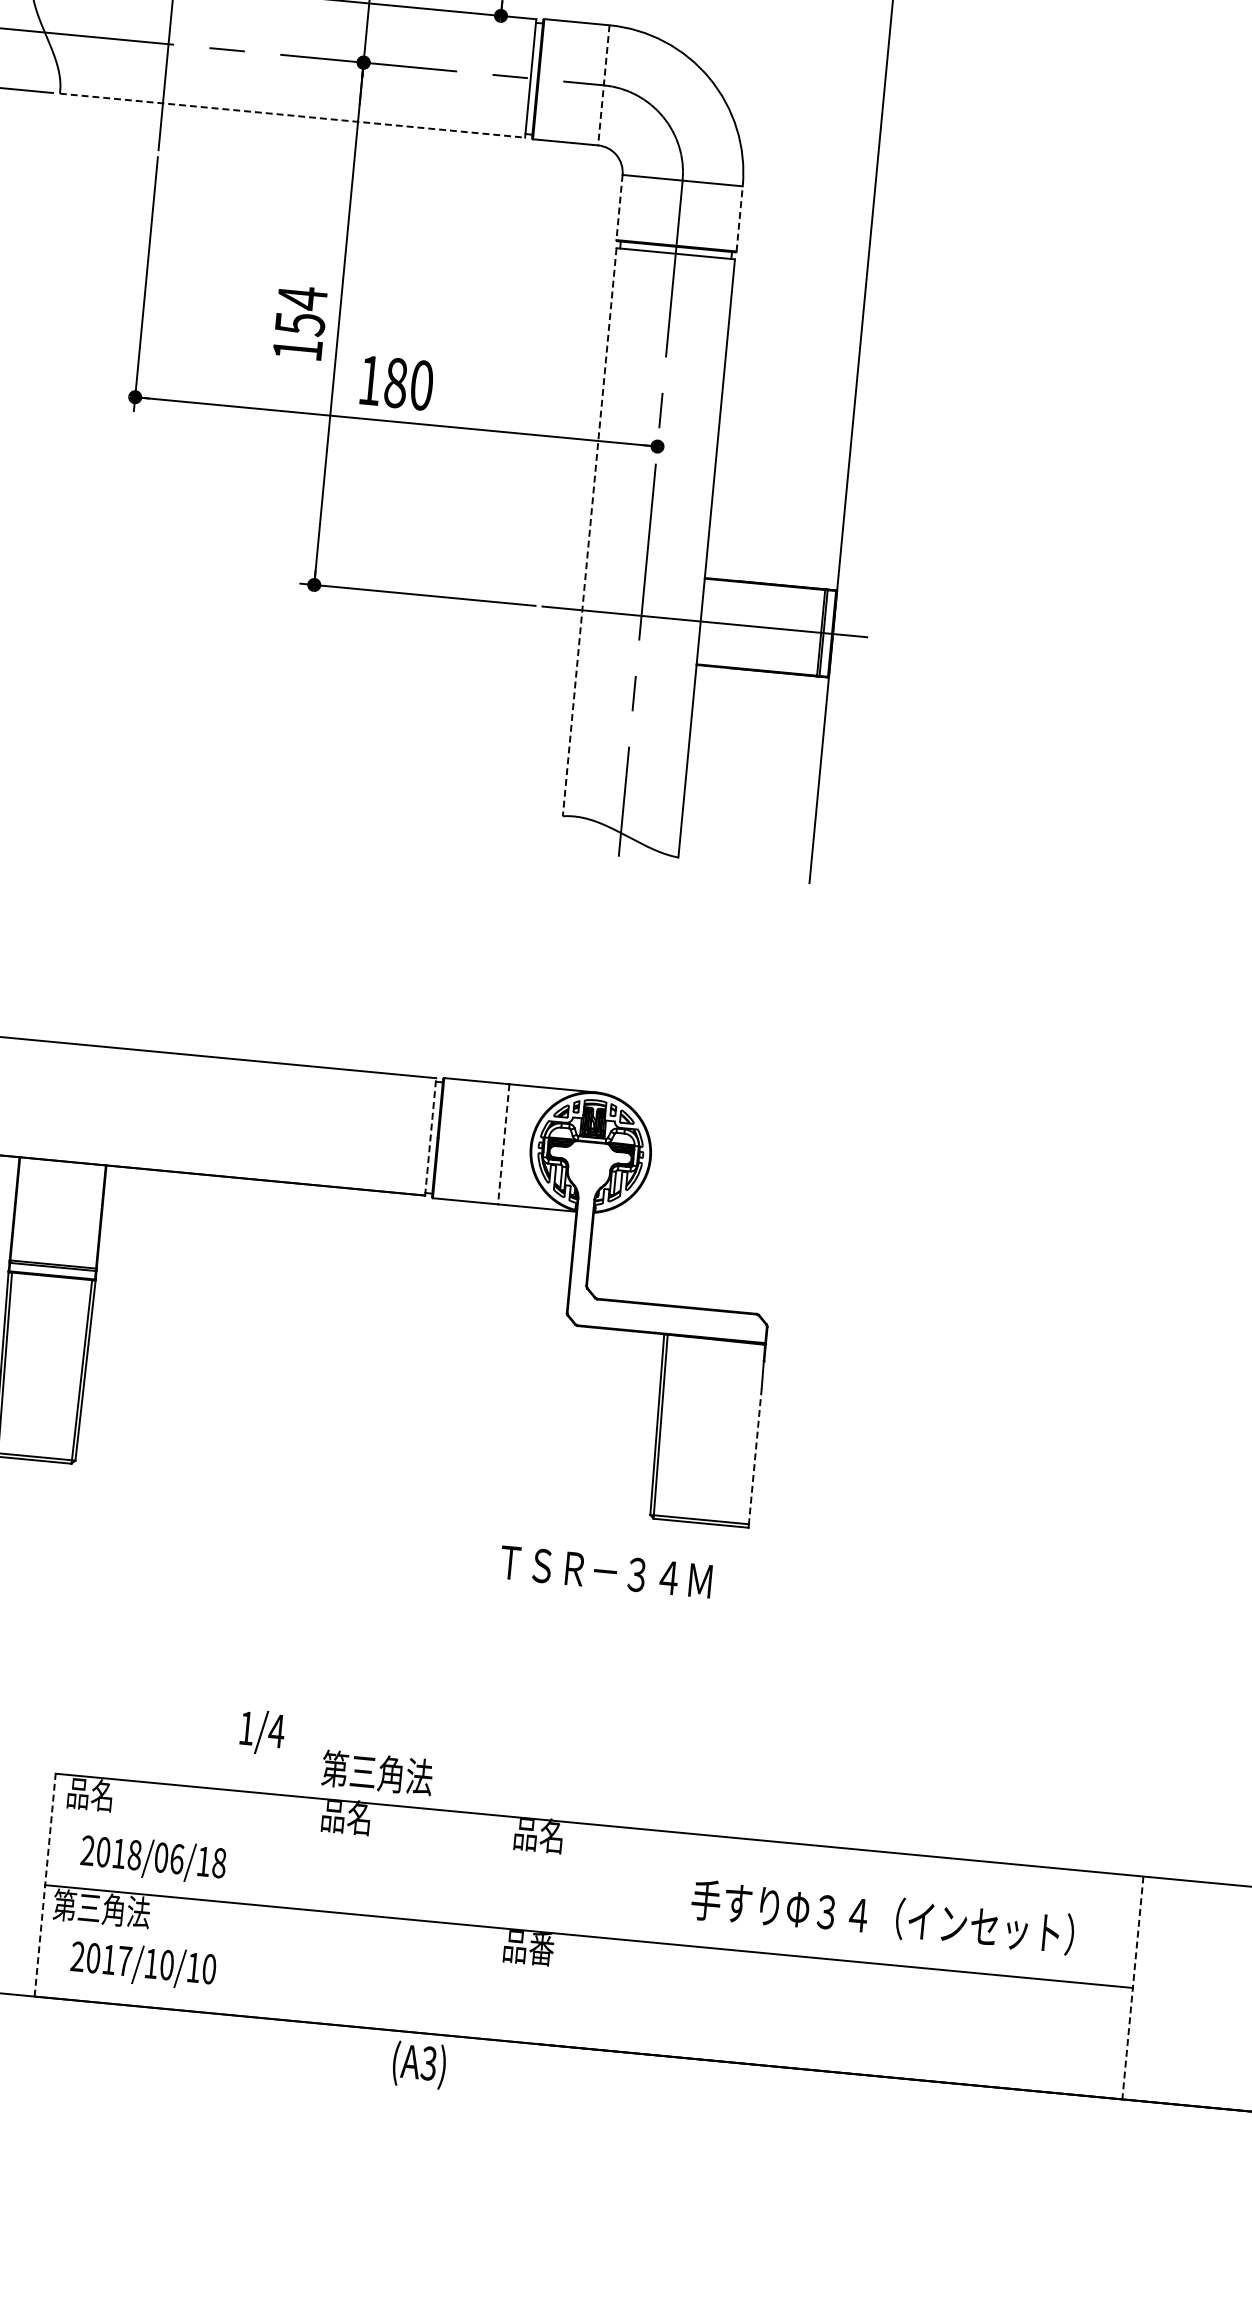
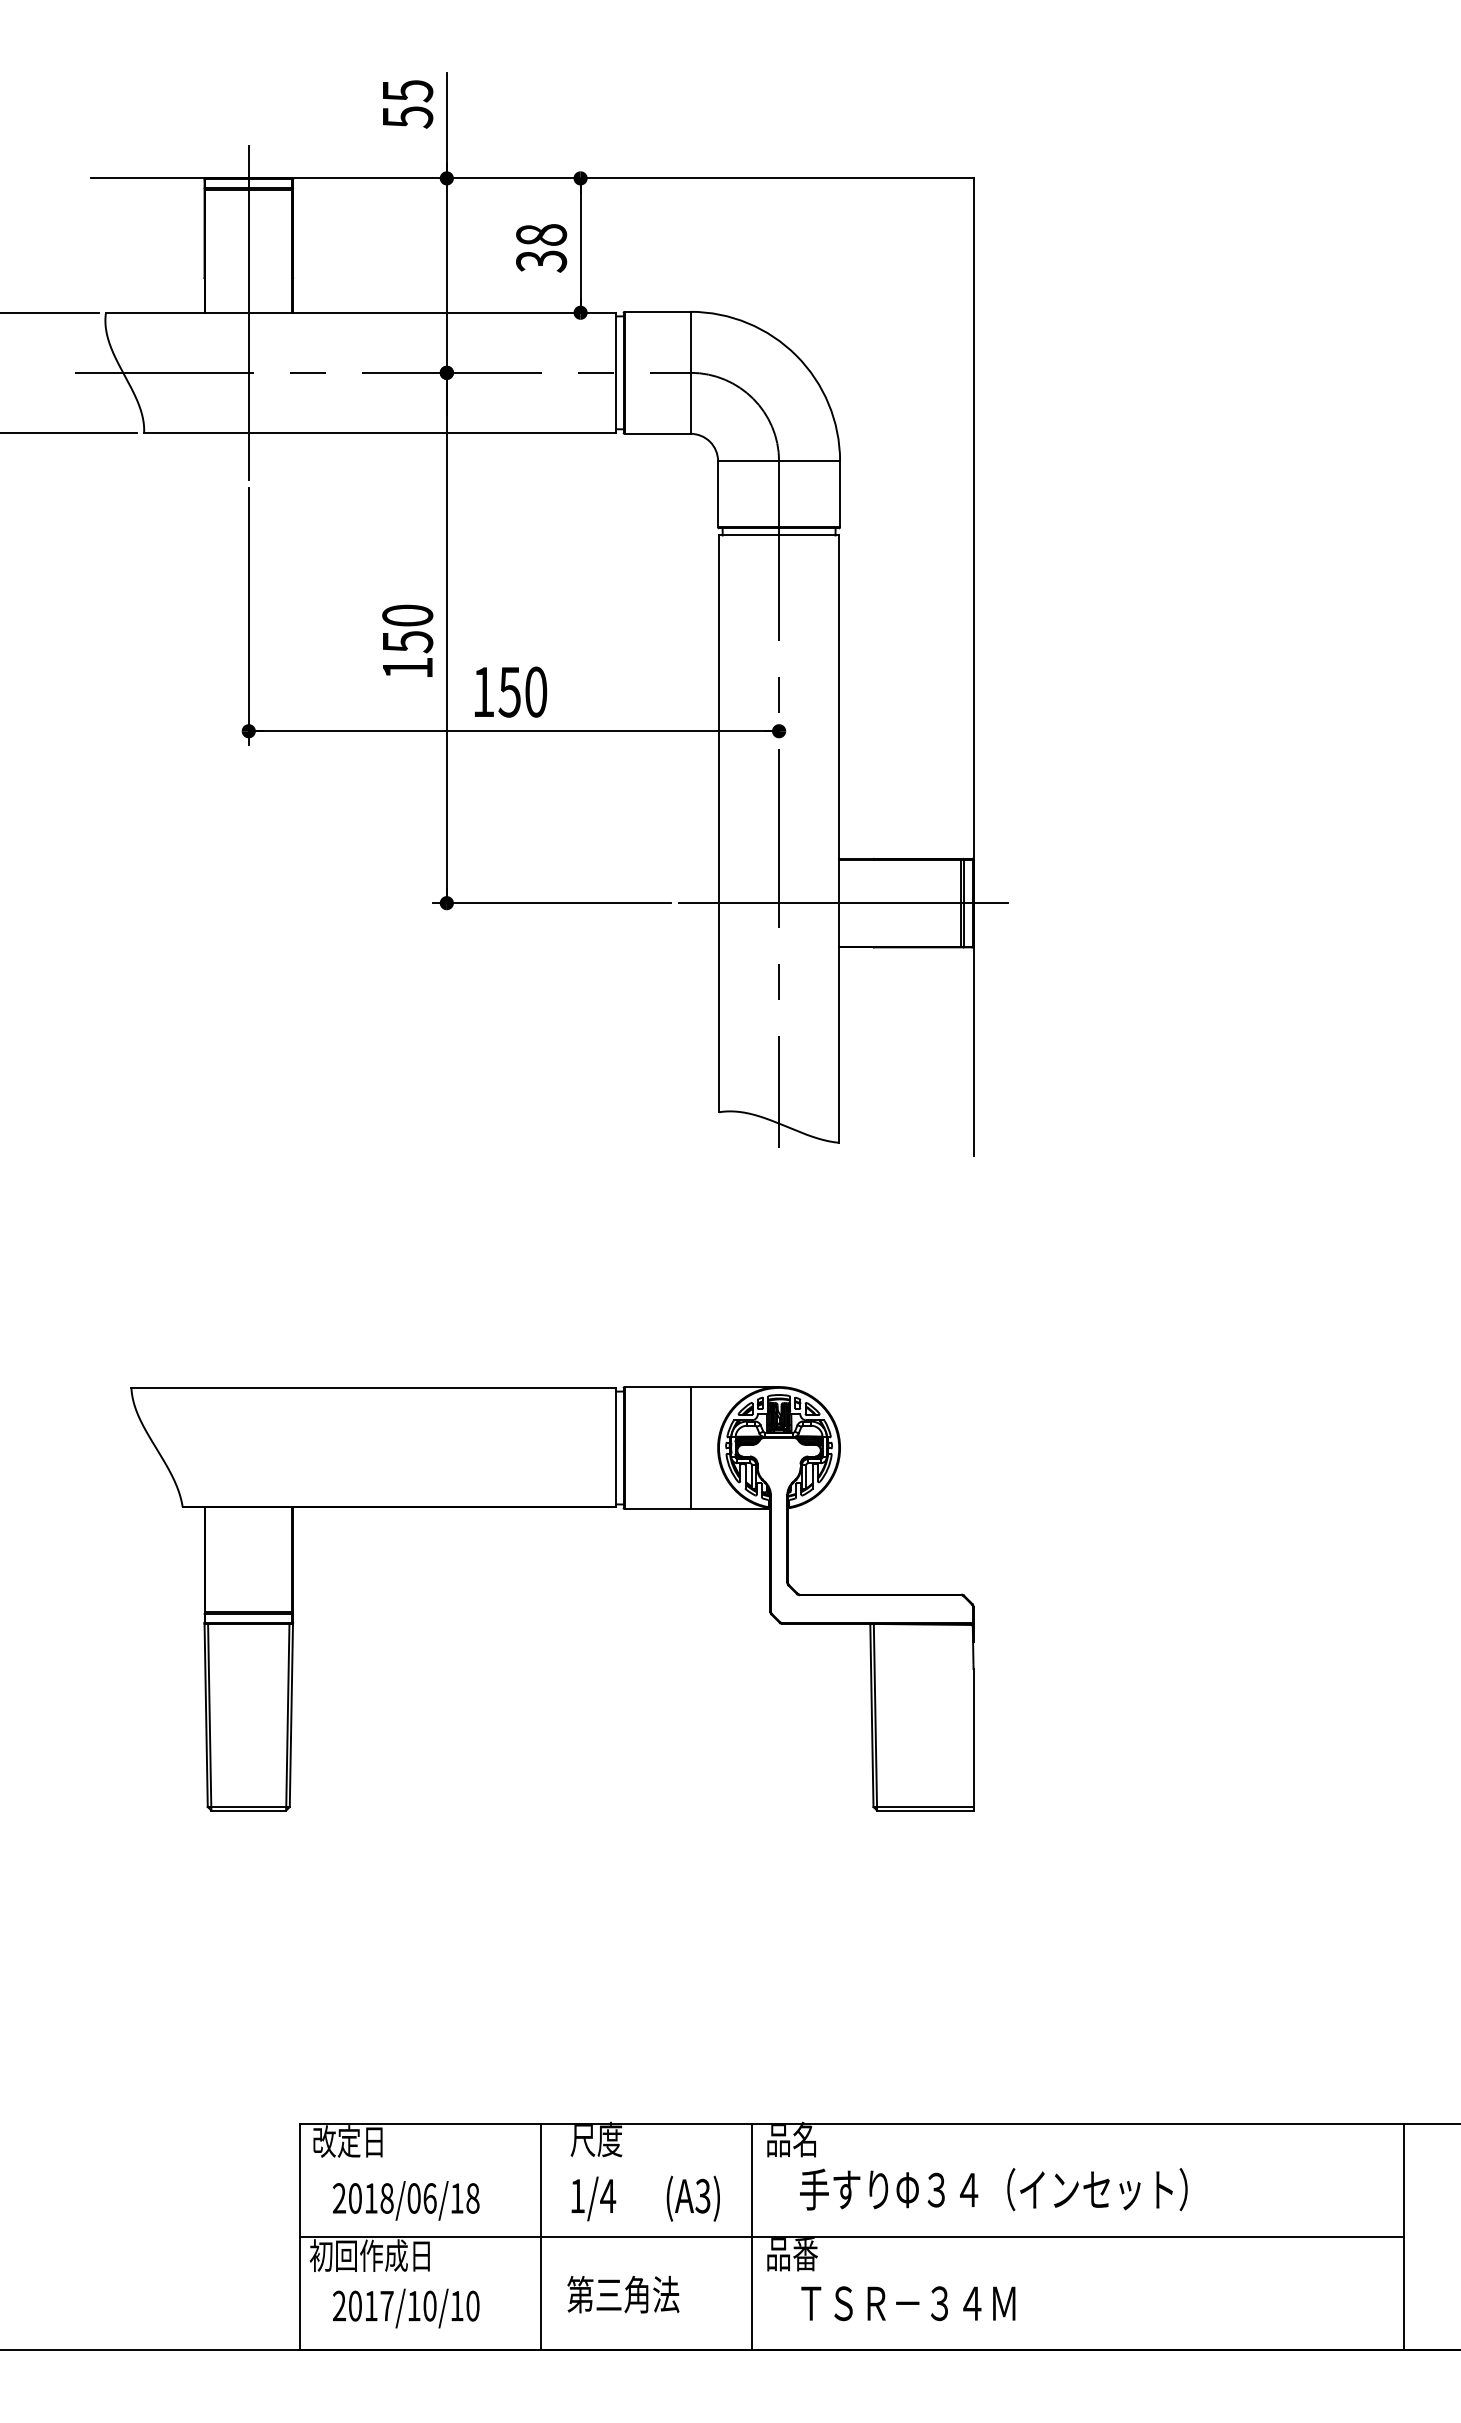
line: (603, 85) -> (690, 372), dashed -> solid
line: (292, 115) -> (380, 432), dashed -> solid
line: (619, 207) -> (718, 494), dashed -> solid
line: (740, 218) -> (840, 493), dashed -> solid
text: (302, 297) -> (407, 615), 154 -> 150
text: (395, 382) -> (509, 691), 180 -> 150
line: (590, 532) -> (719, 824), dashed -> solid
line: (430, 1136) -> (616, 1447), dashed -> solid
line: (503, 1144) -> (690, 1448), dashed -> solid
line: (755, 1456) -> (973, 1738), dashed -> solid
text: (606, 1571) -> (908, 2303), moved
text: (262, 1732) -> (593, 2198), moved
text: (377, 1772) -> (623, 2294), moved
text: (101, 1795) -> (347, 2141), 品名 -> 改定日
text: (346, 1816) -> (596, 2139), 品名 -> 尺度
line: (45, 1884) -> (299, 2236), dashed -> solid
line: (282, 1907) -> (540, 2237), added
text: (112, 1909) -> (369, 2255), 第三角法 -> 初回作成日
text: (882, 1916) -> (993, 2189), moved
line: (491, 1927) -> (752, 2237), added
line: (1133, 1988) -> (1404, 2237), dashed -> solid
text: (418, 2064) -> (692, 2198), moved

